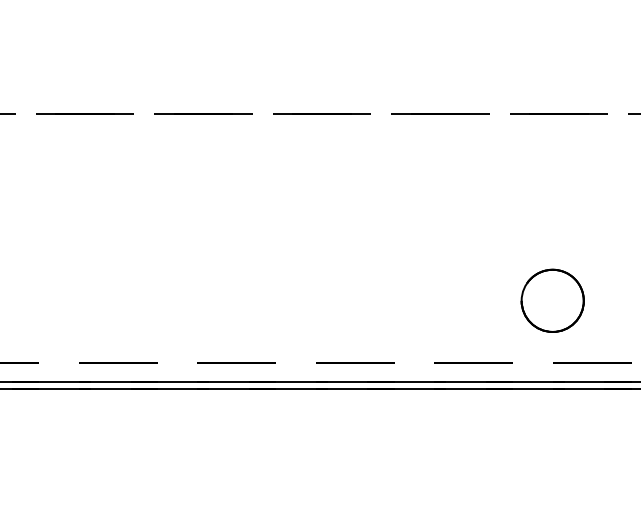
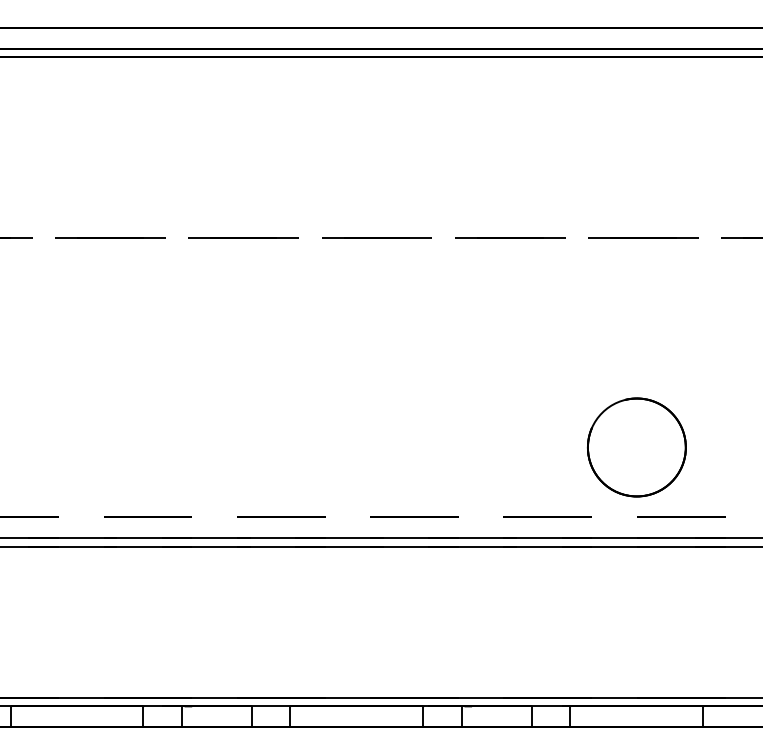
part: (552, 300) -> (636, 447), size x1.4

